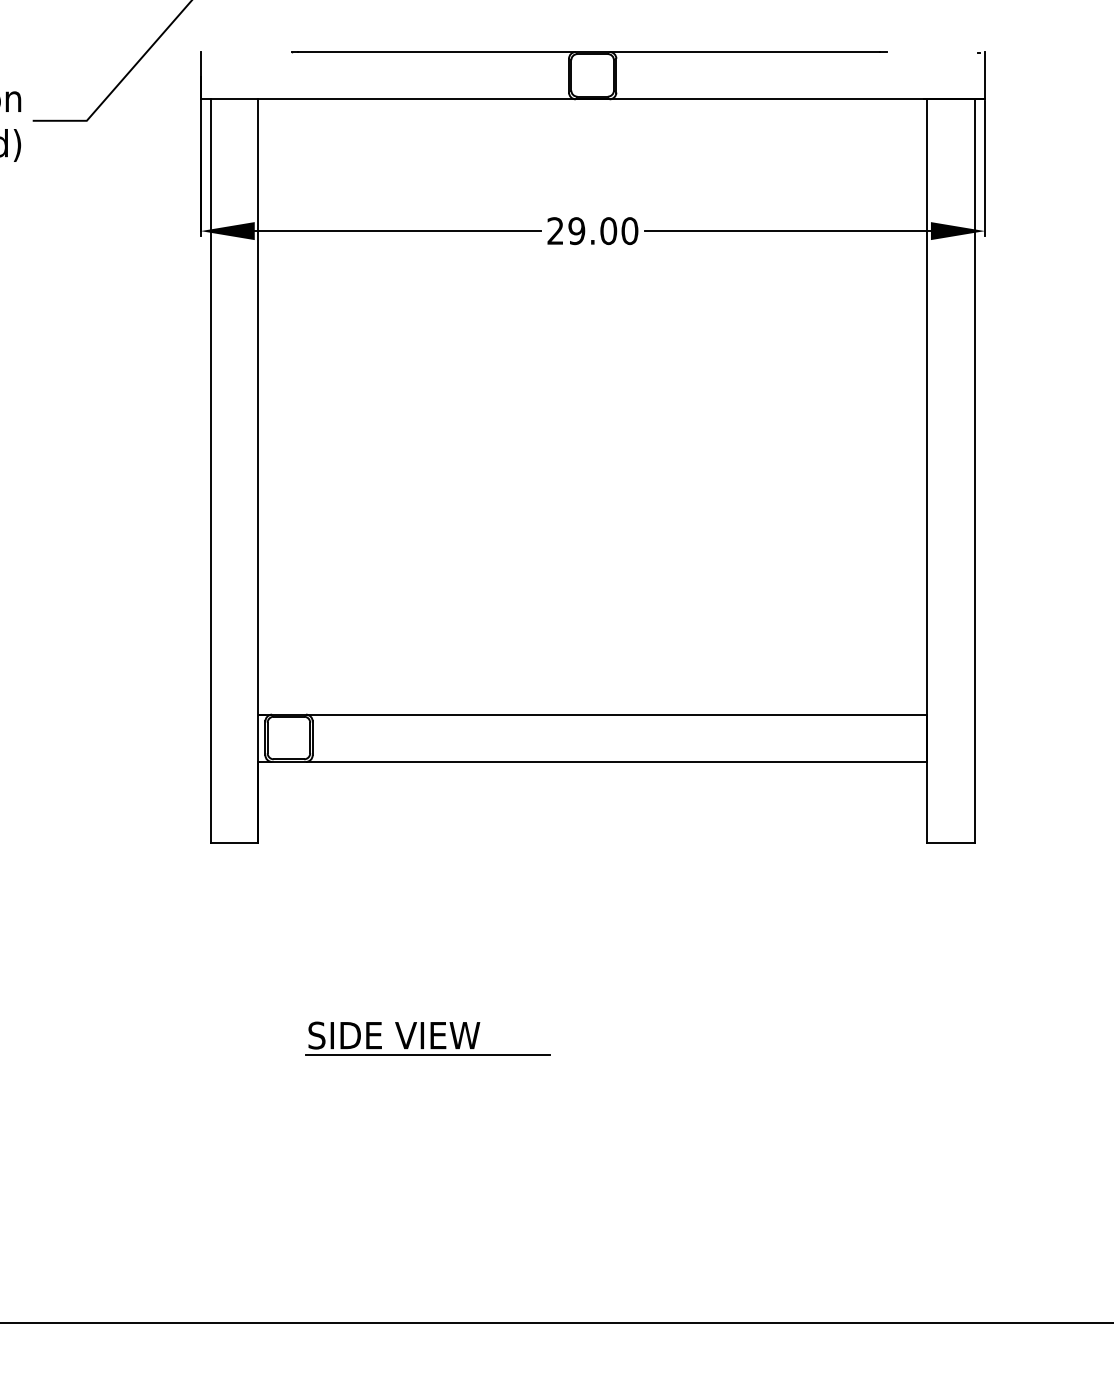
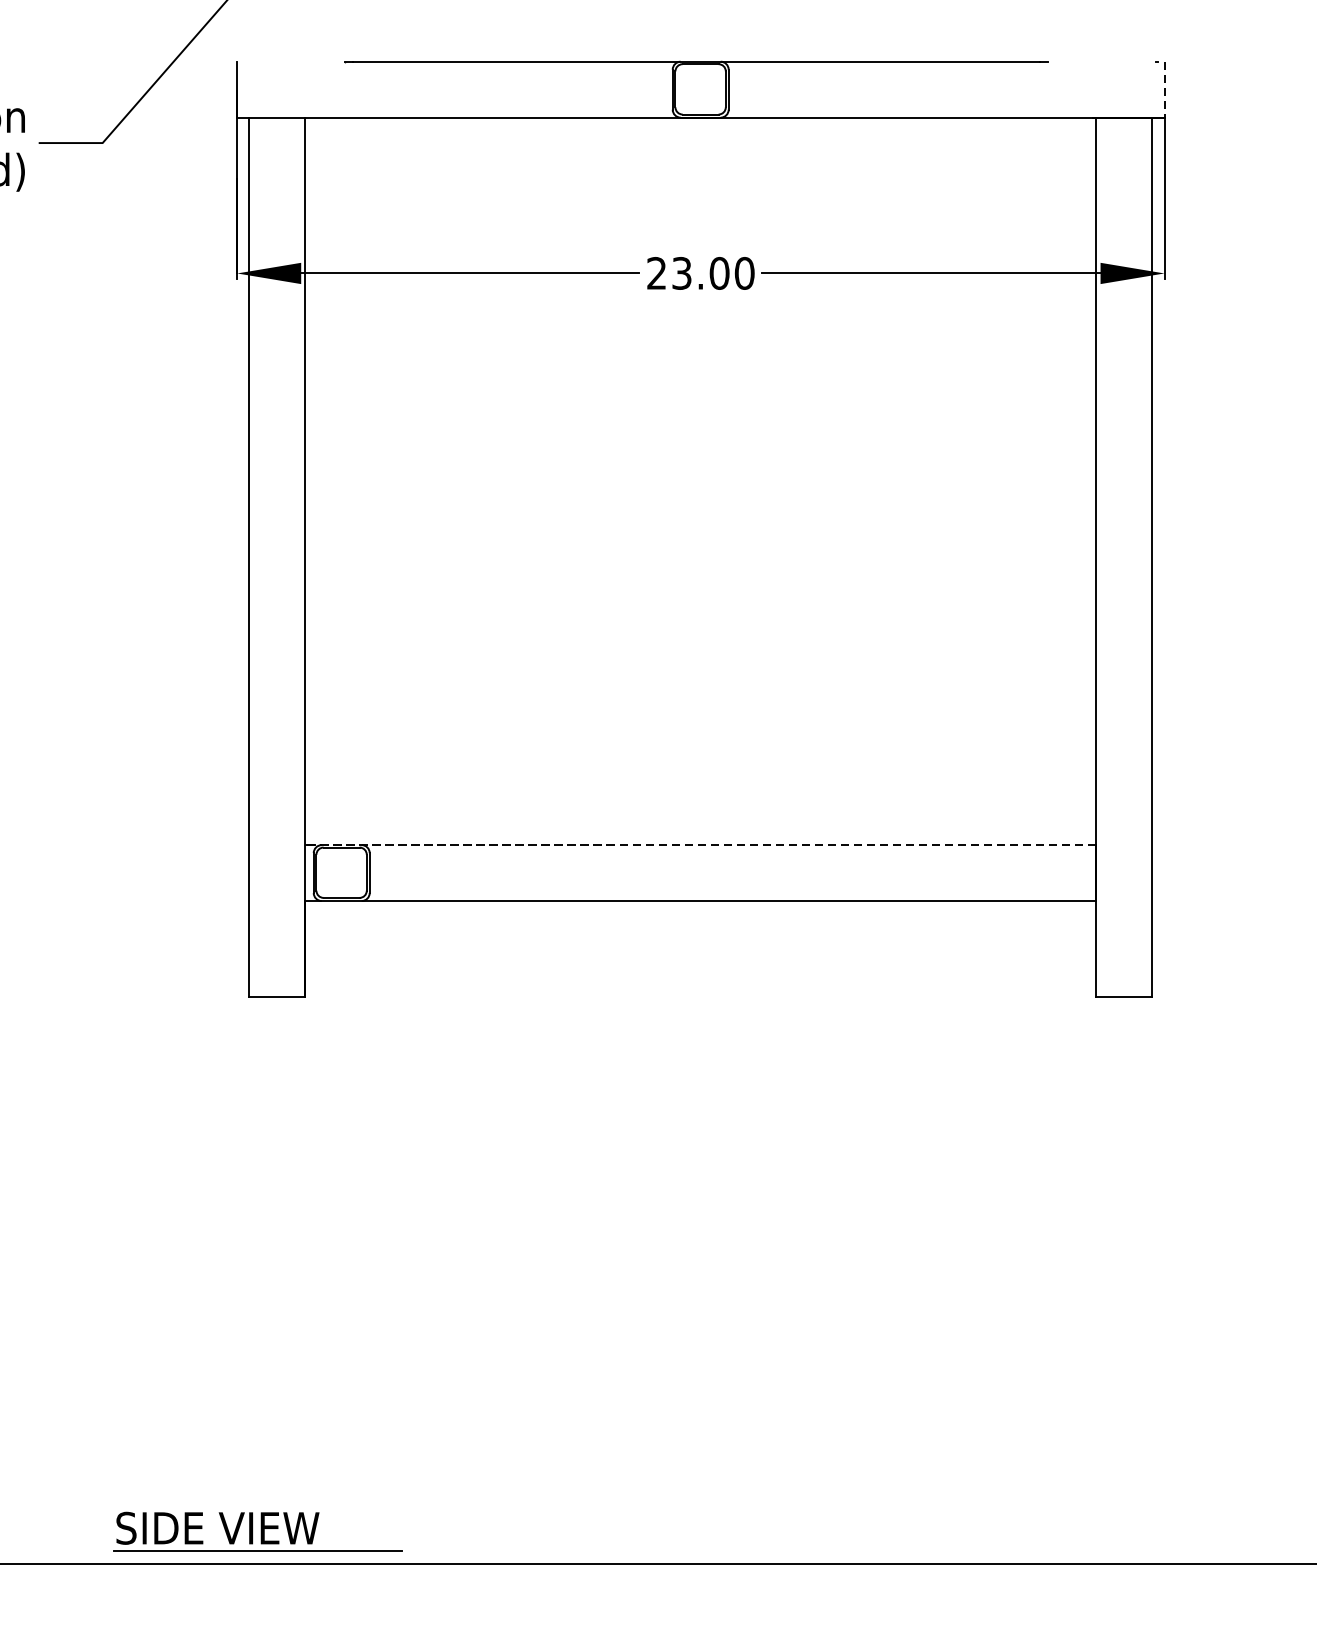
line: (985, 75) -> (1165, 89), solid -> dashed
text: (576, 230) -> (681, 272), 29.00 -> 23.00
line: (592, 714) -> (700, 844), solid -> dashed
part: (427, 1038) -> (257, 1531), moved

